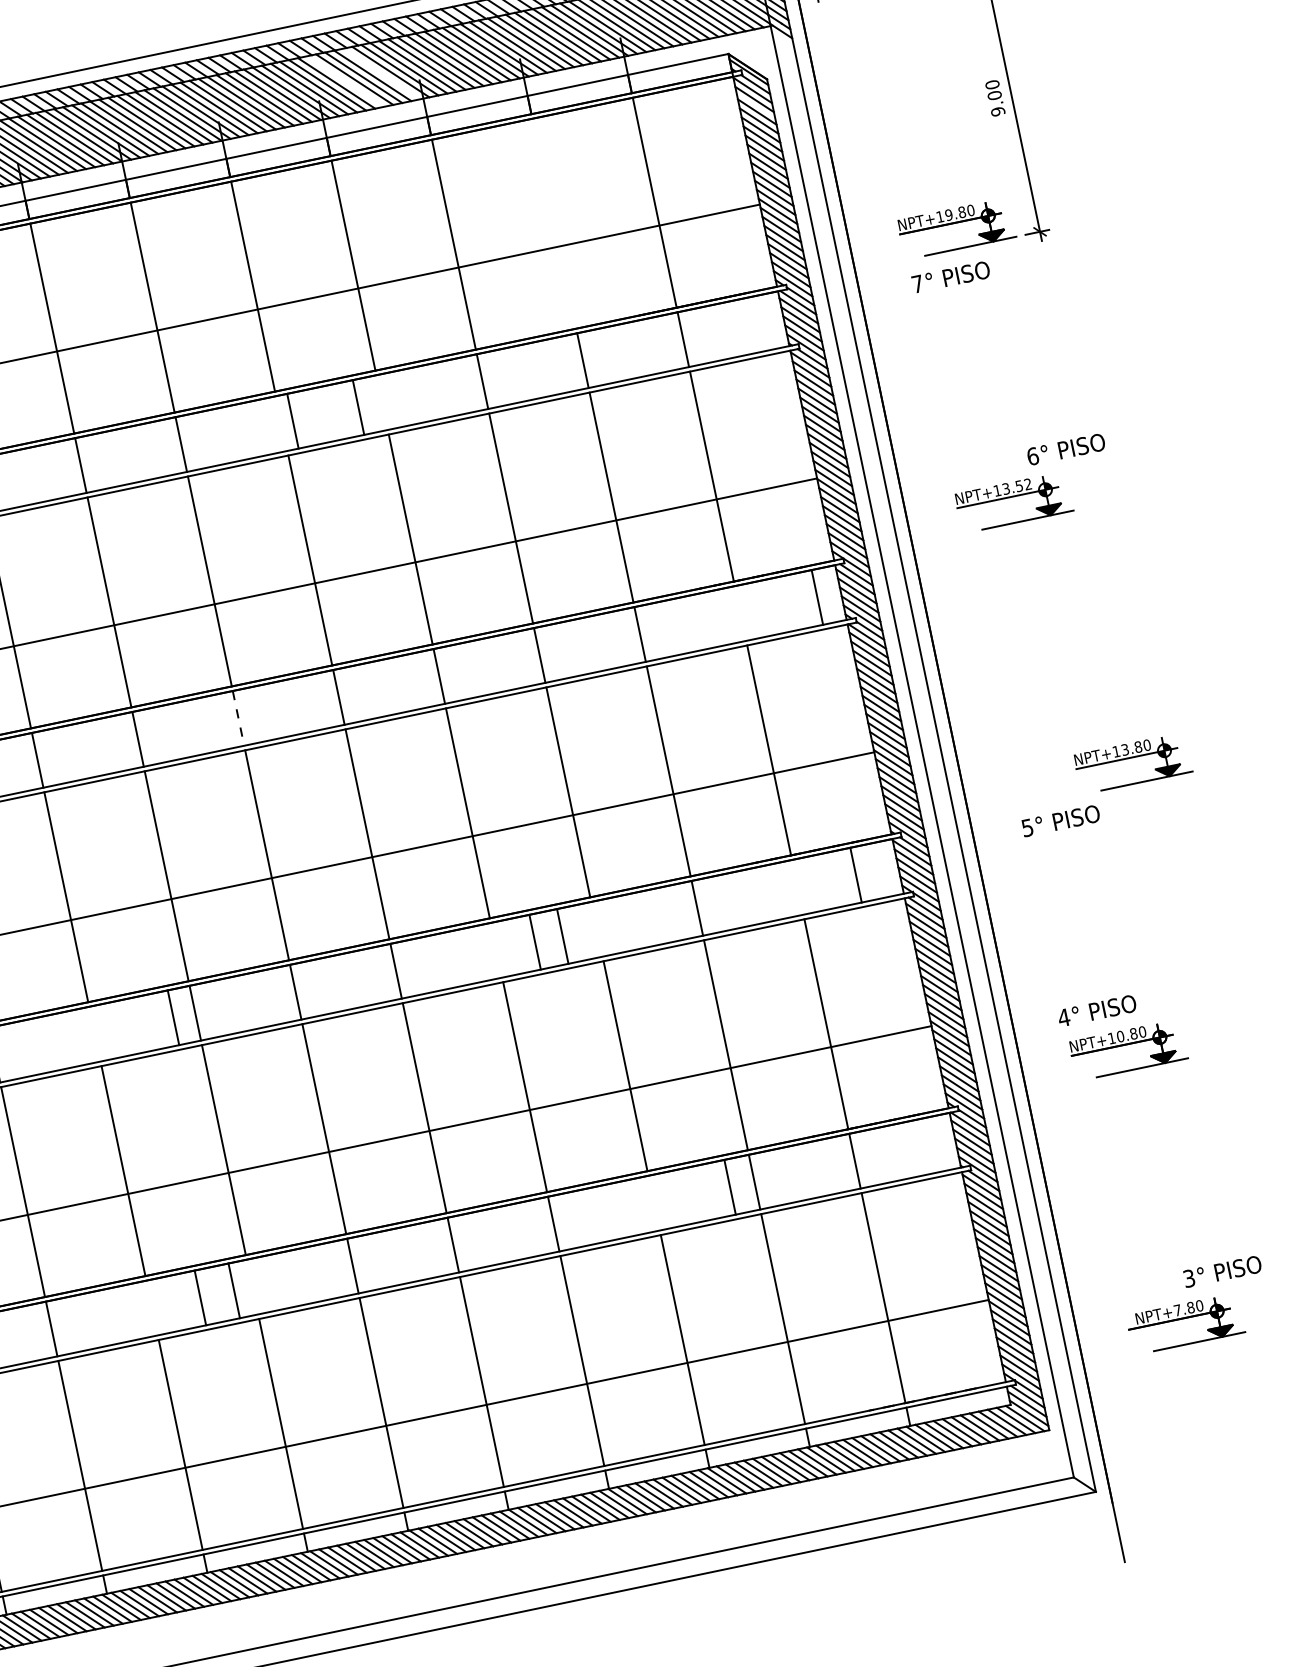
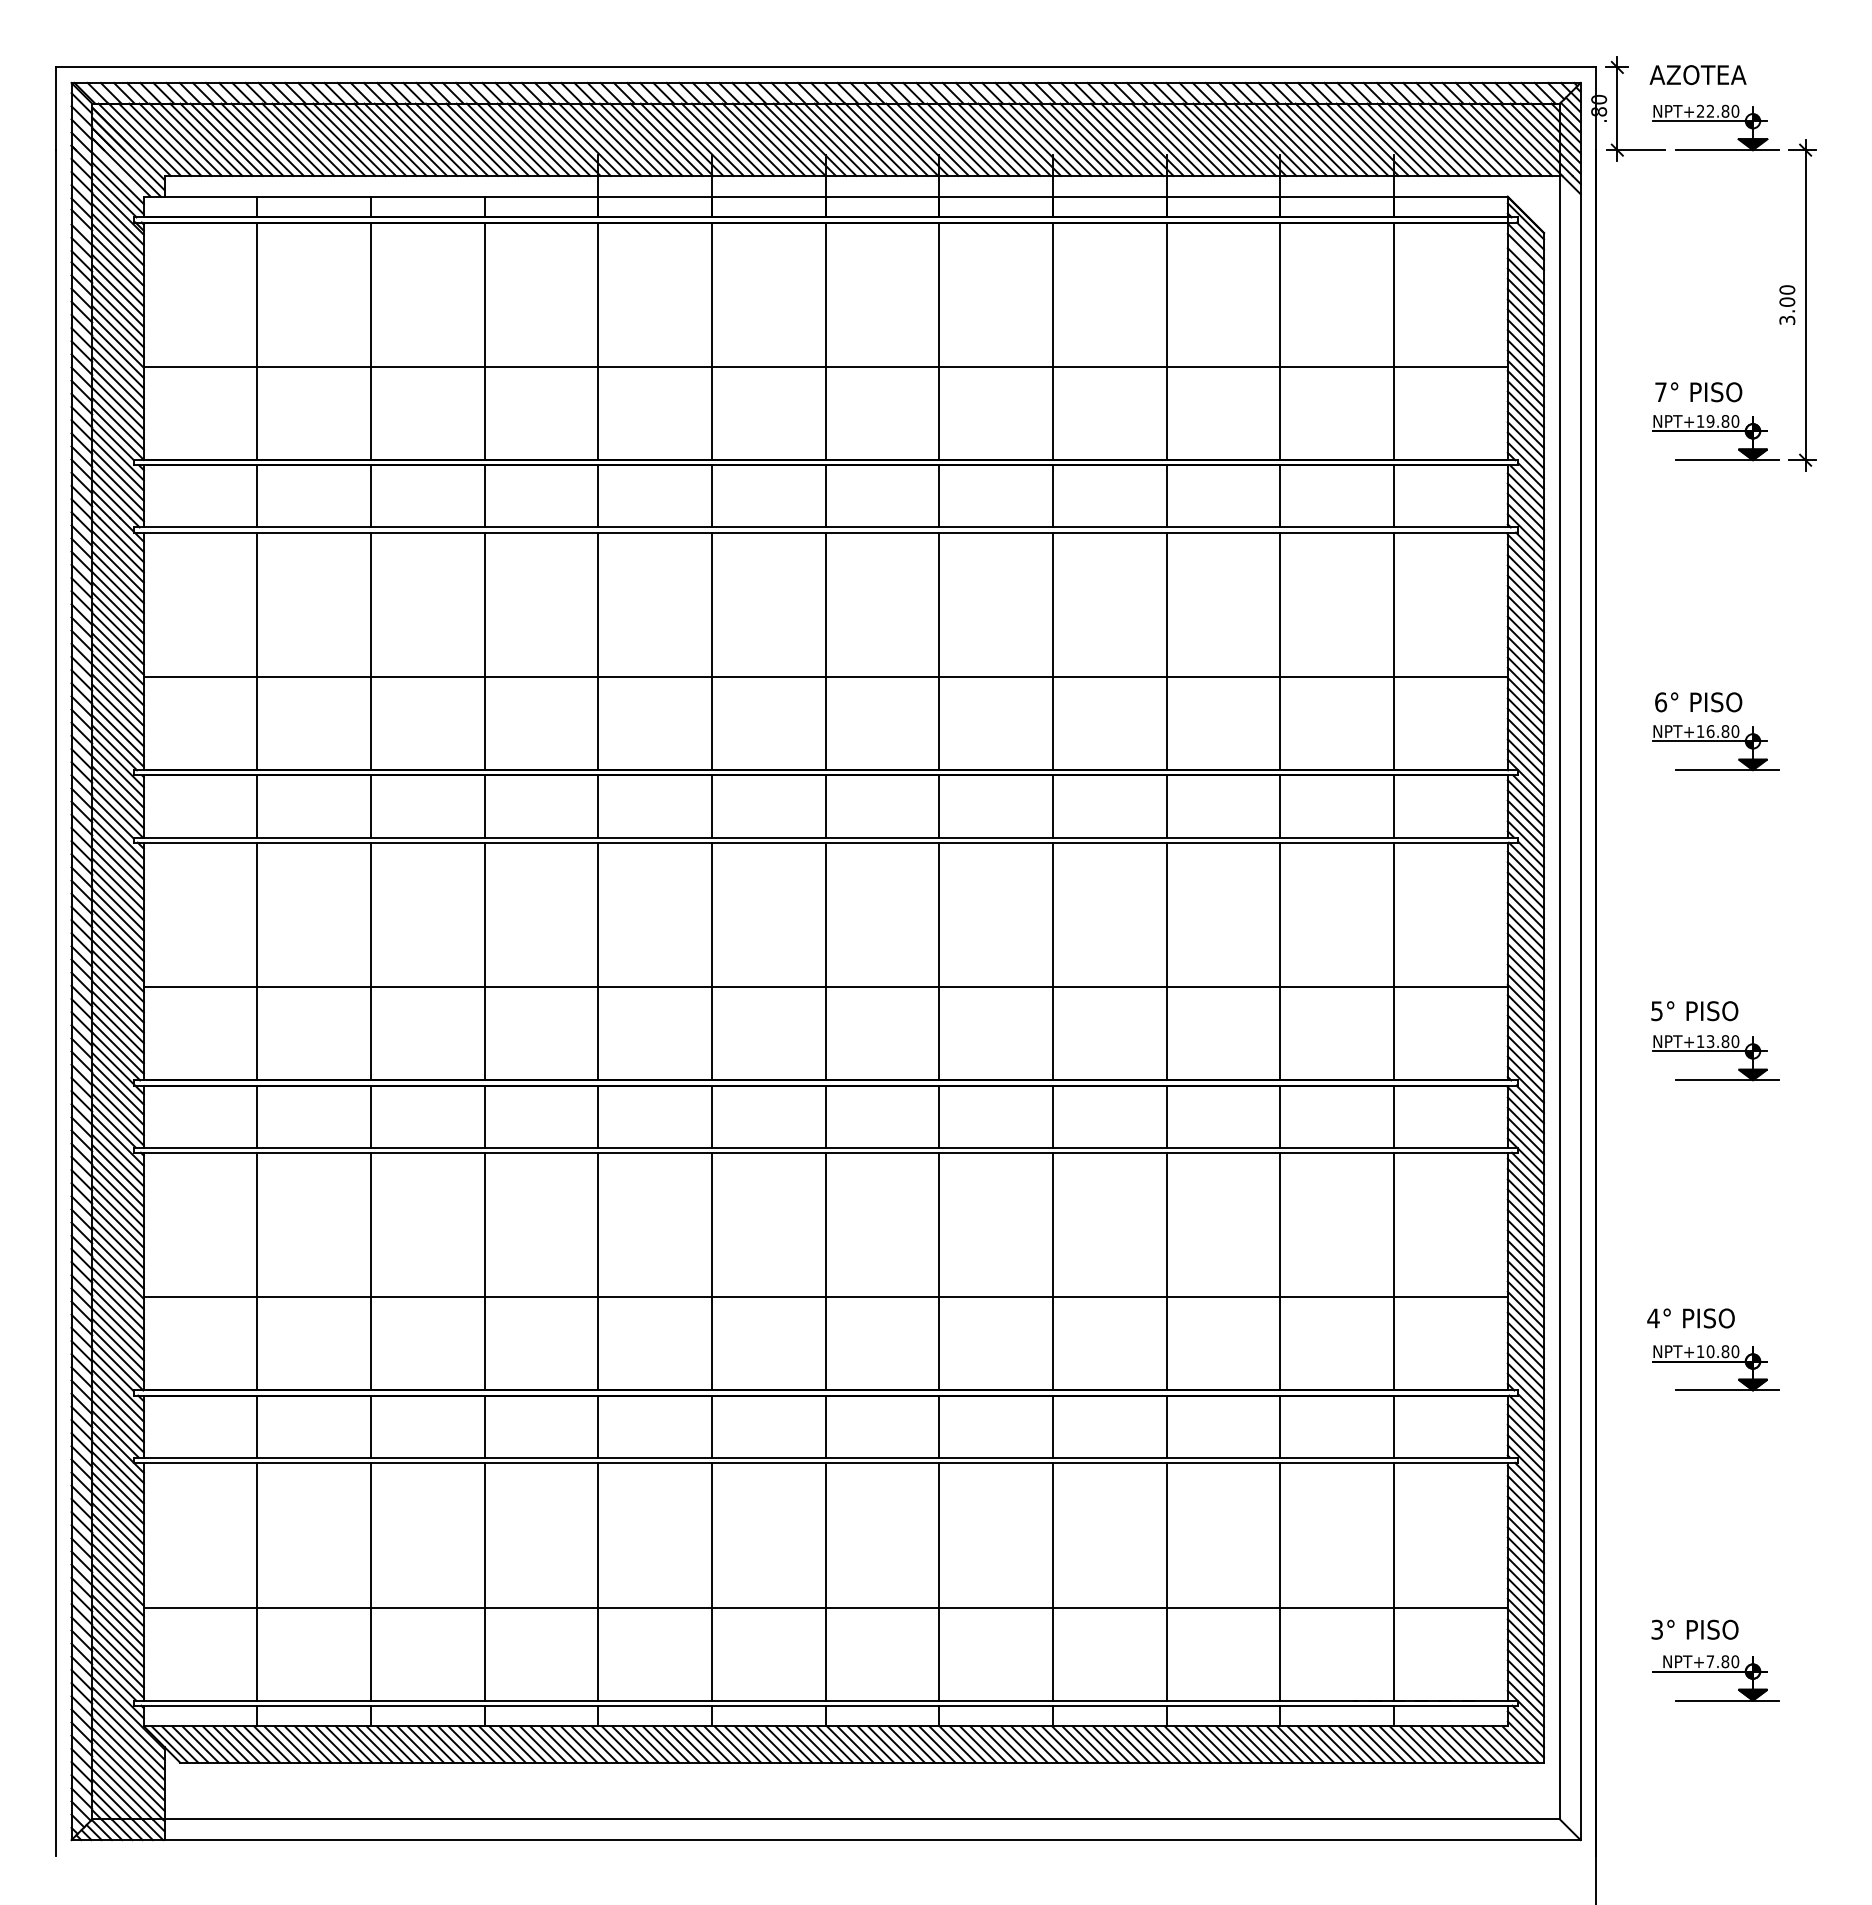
line: (382, 73) -> (1127, 139), added
line: (345, 81) -> (1086, 139), added
text: (998, 111) -> (1787, 320), 9.00 -> 3.00
line: (554, 223) -> (1280, 341), added
text: (950, 277) -> (1698, 392), moved
line: (358, 407) -> (939, 496), moved
line: (293, 421) -> (1053, 496), moved
text: (1066, 449) -> (1698, 702), moved
text: (1016, 486) -> (1722, 731), NPT+13.52 -> NPT+16.80
line: (817, 597) -> (1394, 806), moved
line: (238, 718) -> (825, 806), dashed -> solid
part: (1131, 757) -> (1715, 1051), moved
text: (1060, 821) -> (1694, 1011), moved
line: (856, 875) -> (1394, 1116), moved
line: (563, 936) -> (1053, 1116), moved
line: (534, 942) -> (1166, 1116), moved
line: (173, 1017) -> (598, 1116), moved
line: (729, 1187) -> (1166, 1426), moved
text: (1222, 1271) -> (1694, 1629), moved
line: (234, 1290) -> (598, 1426), moved
line: (199, 1297) -> (711, 1426), moved

